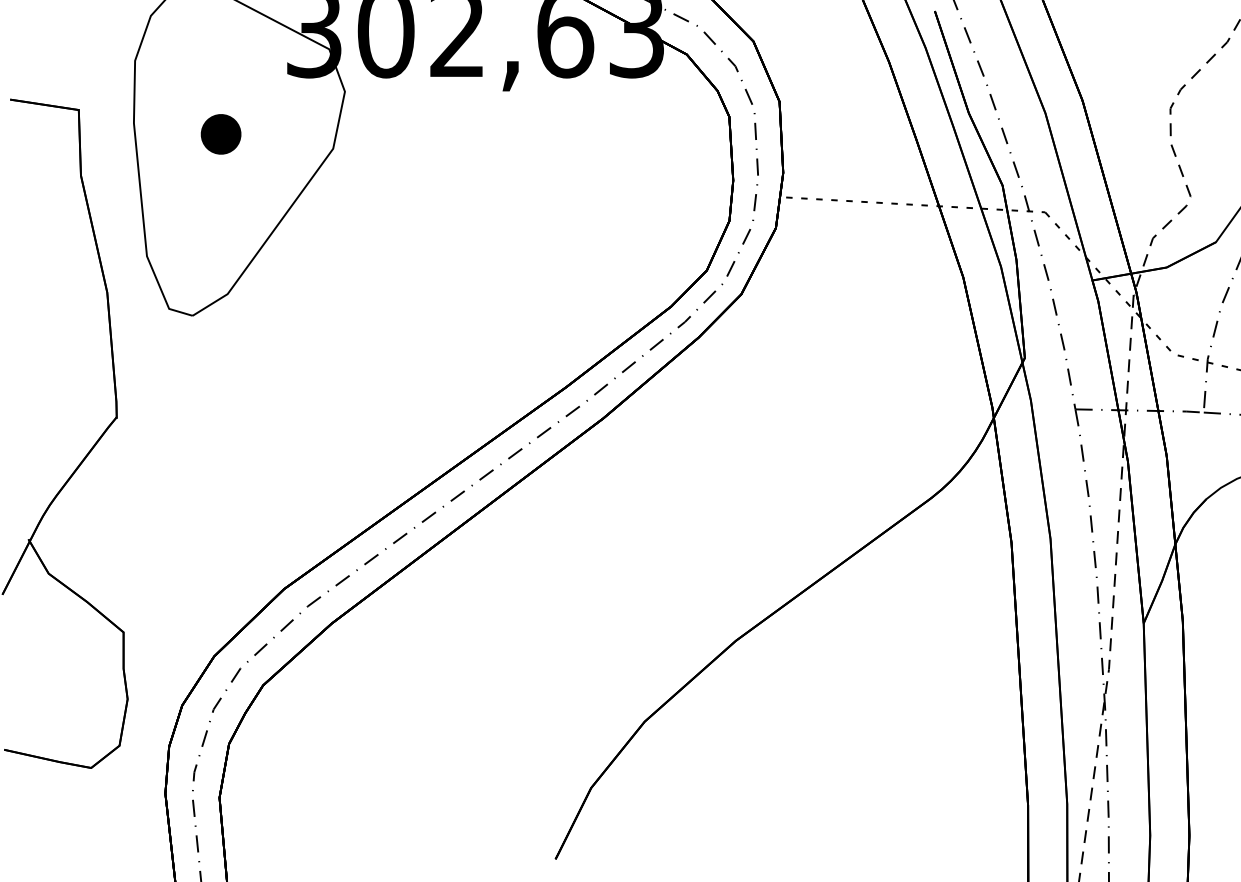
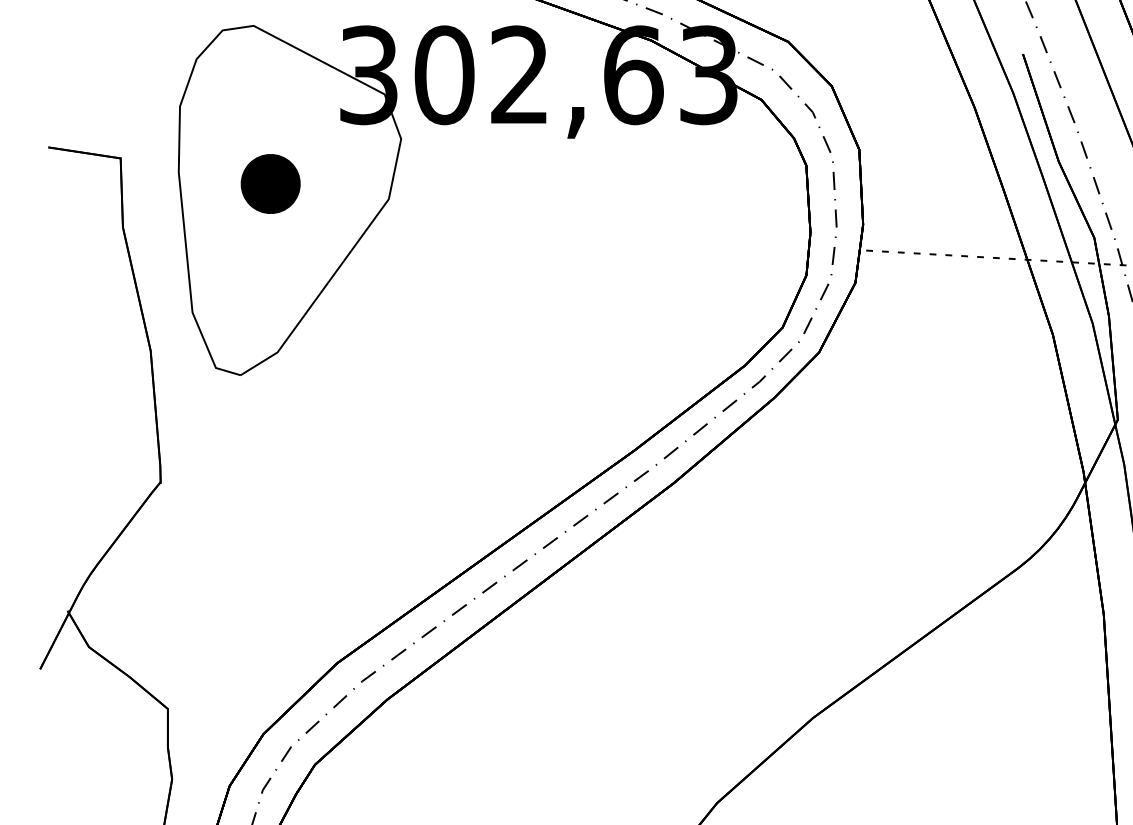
part: (220, 134) -> (270, 184), size x1.4

